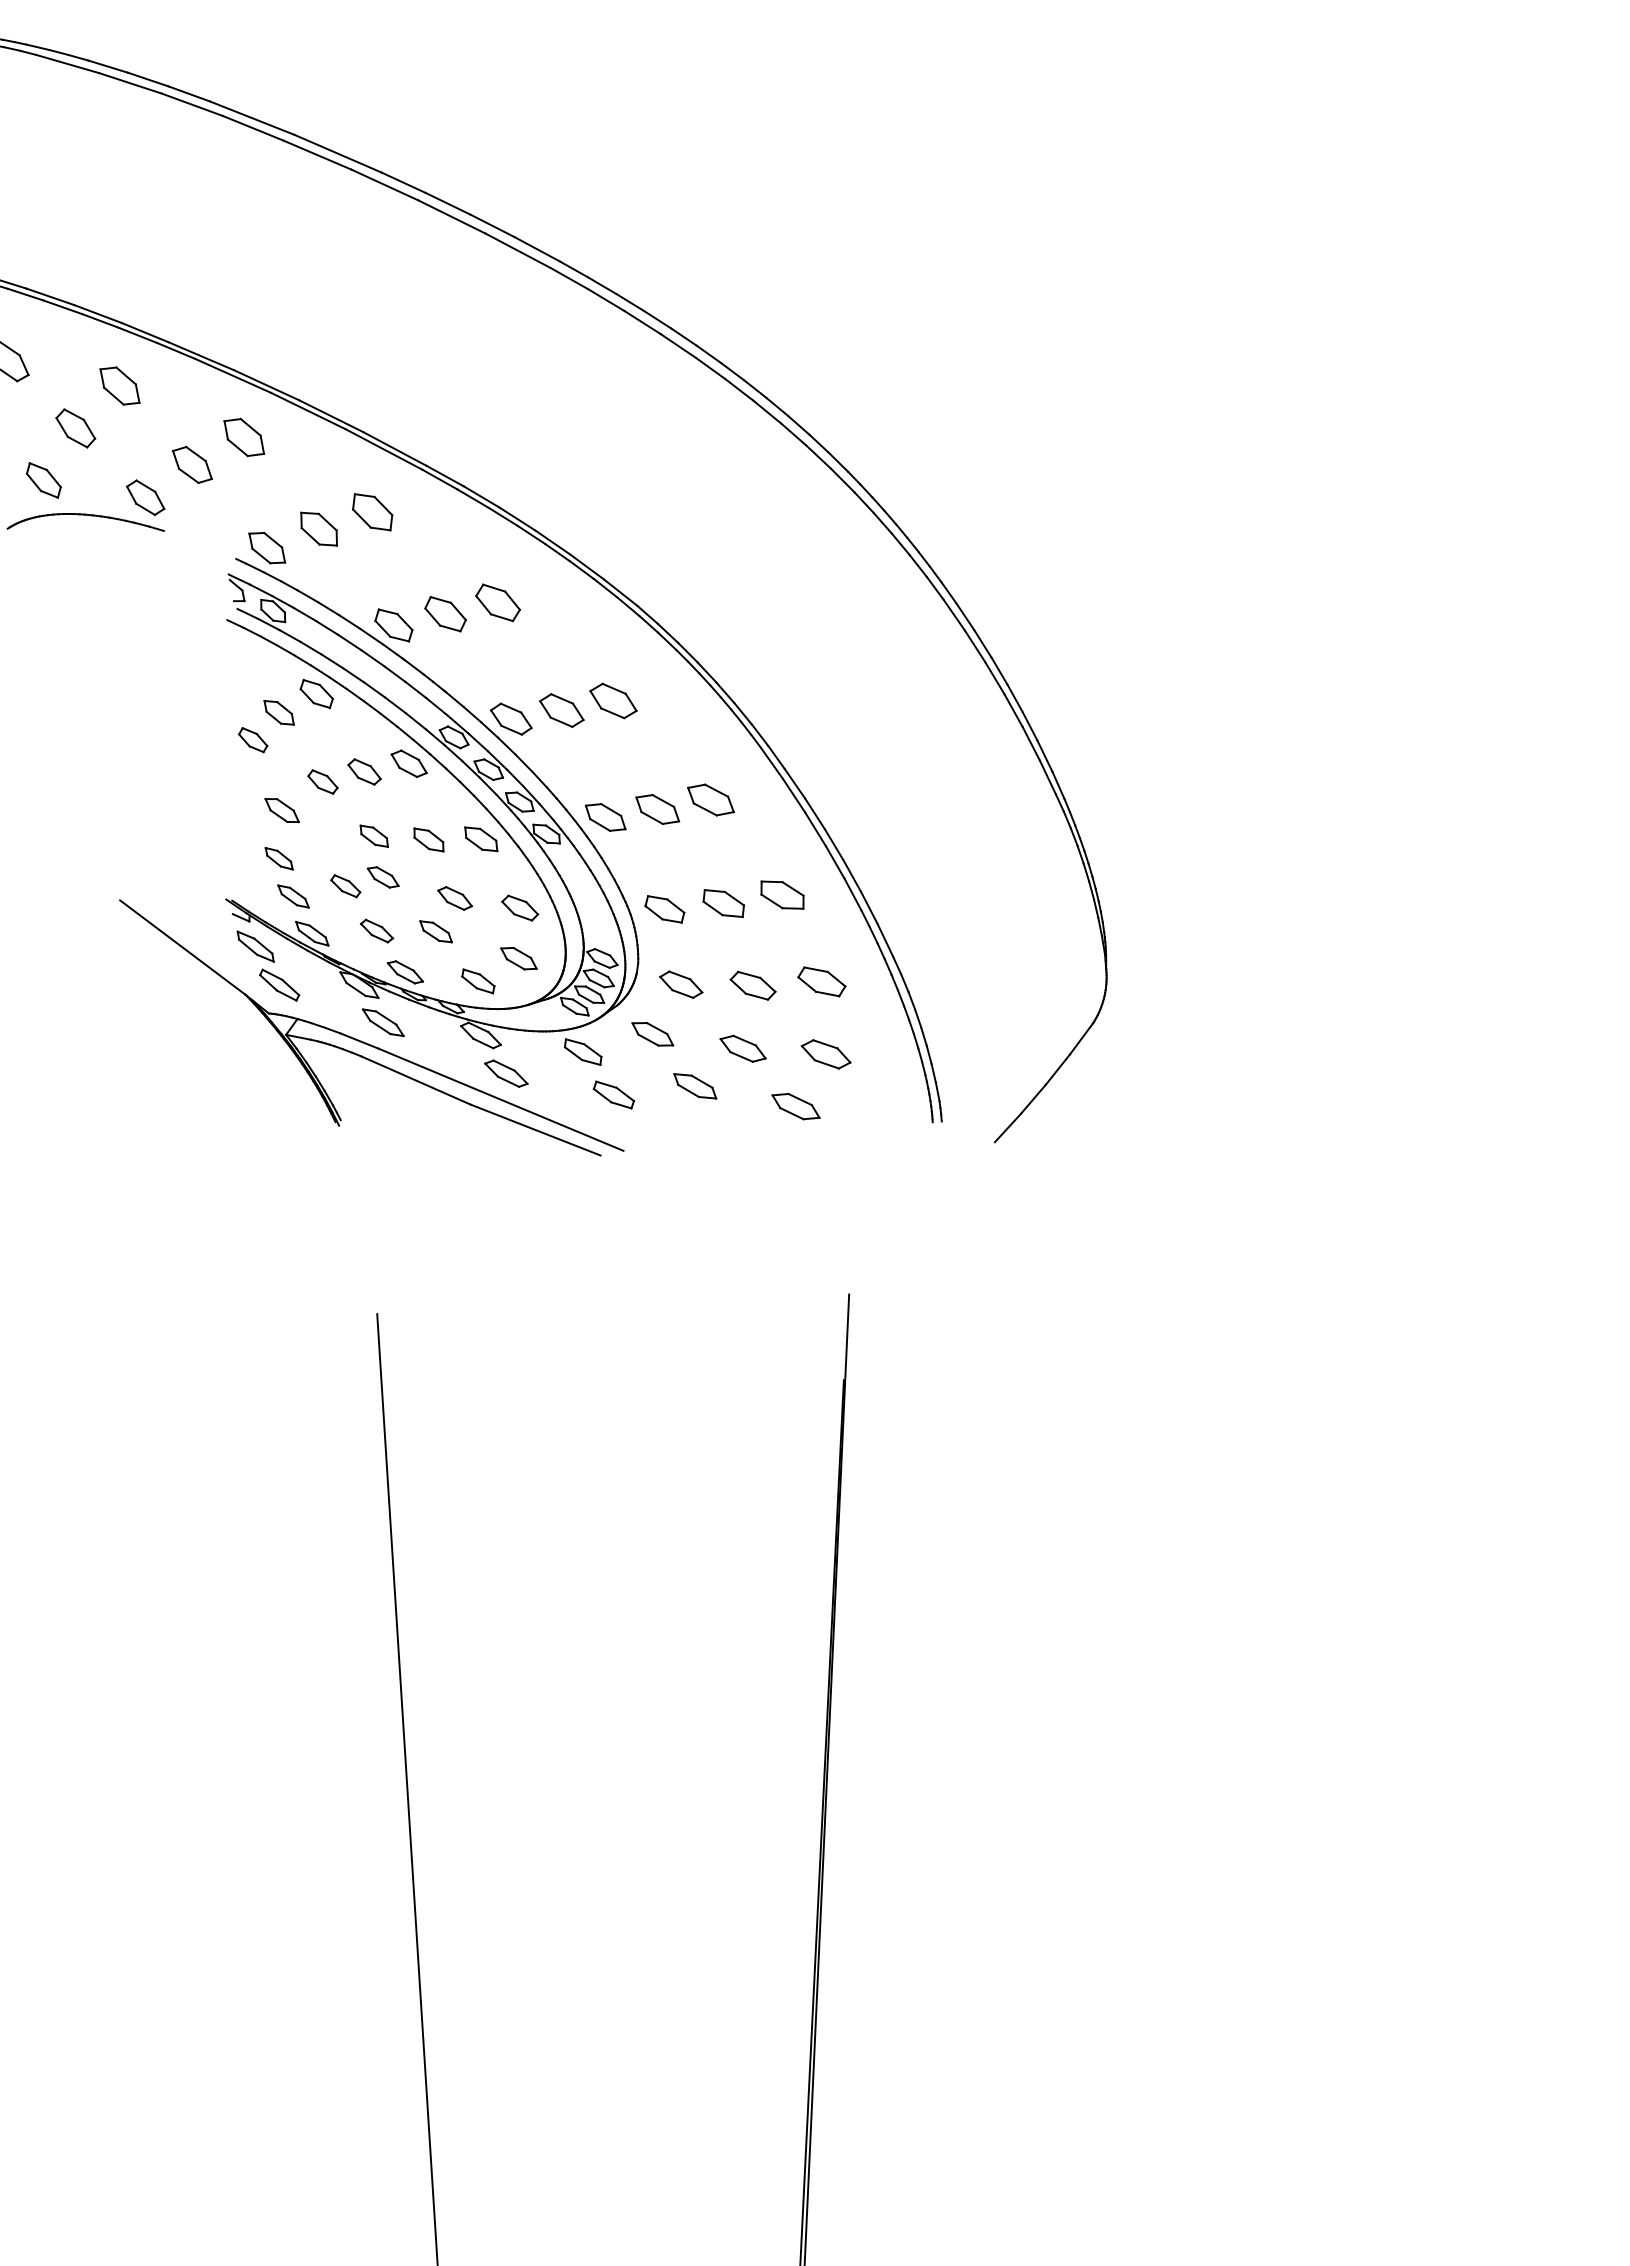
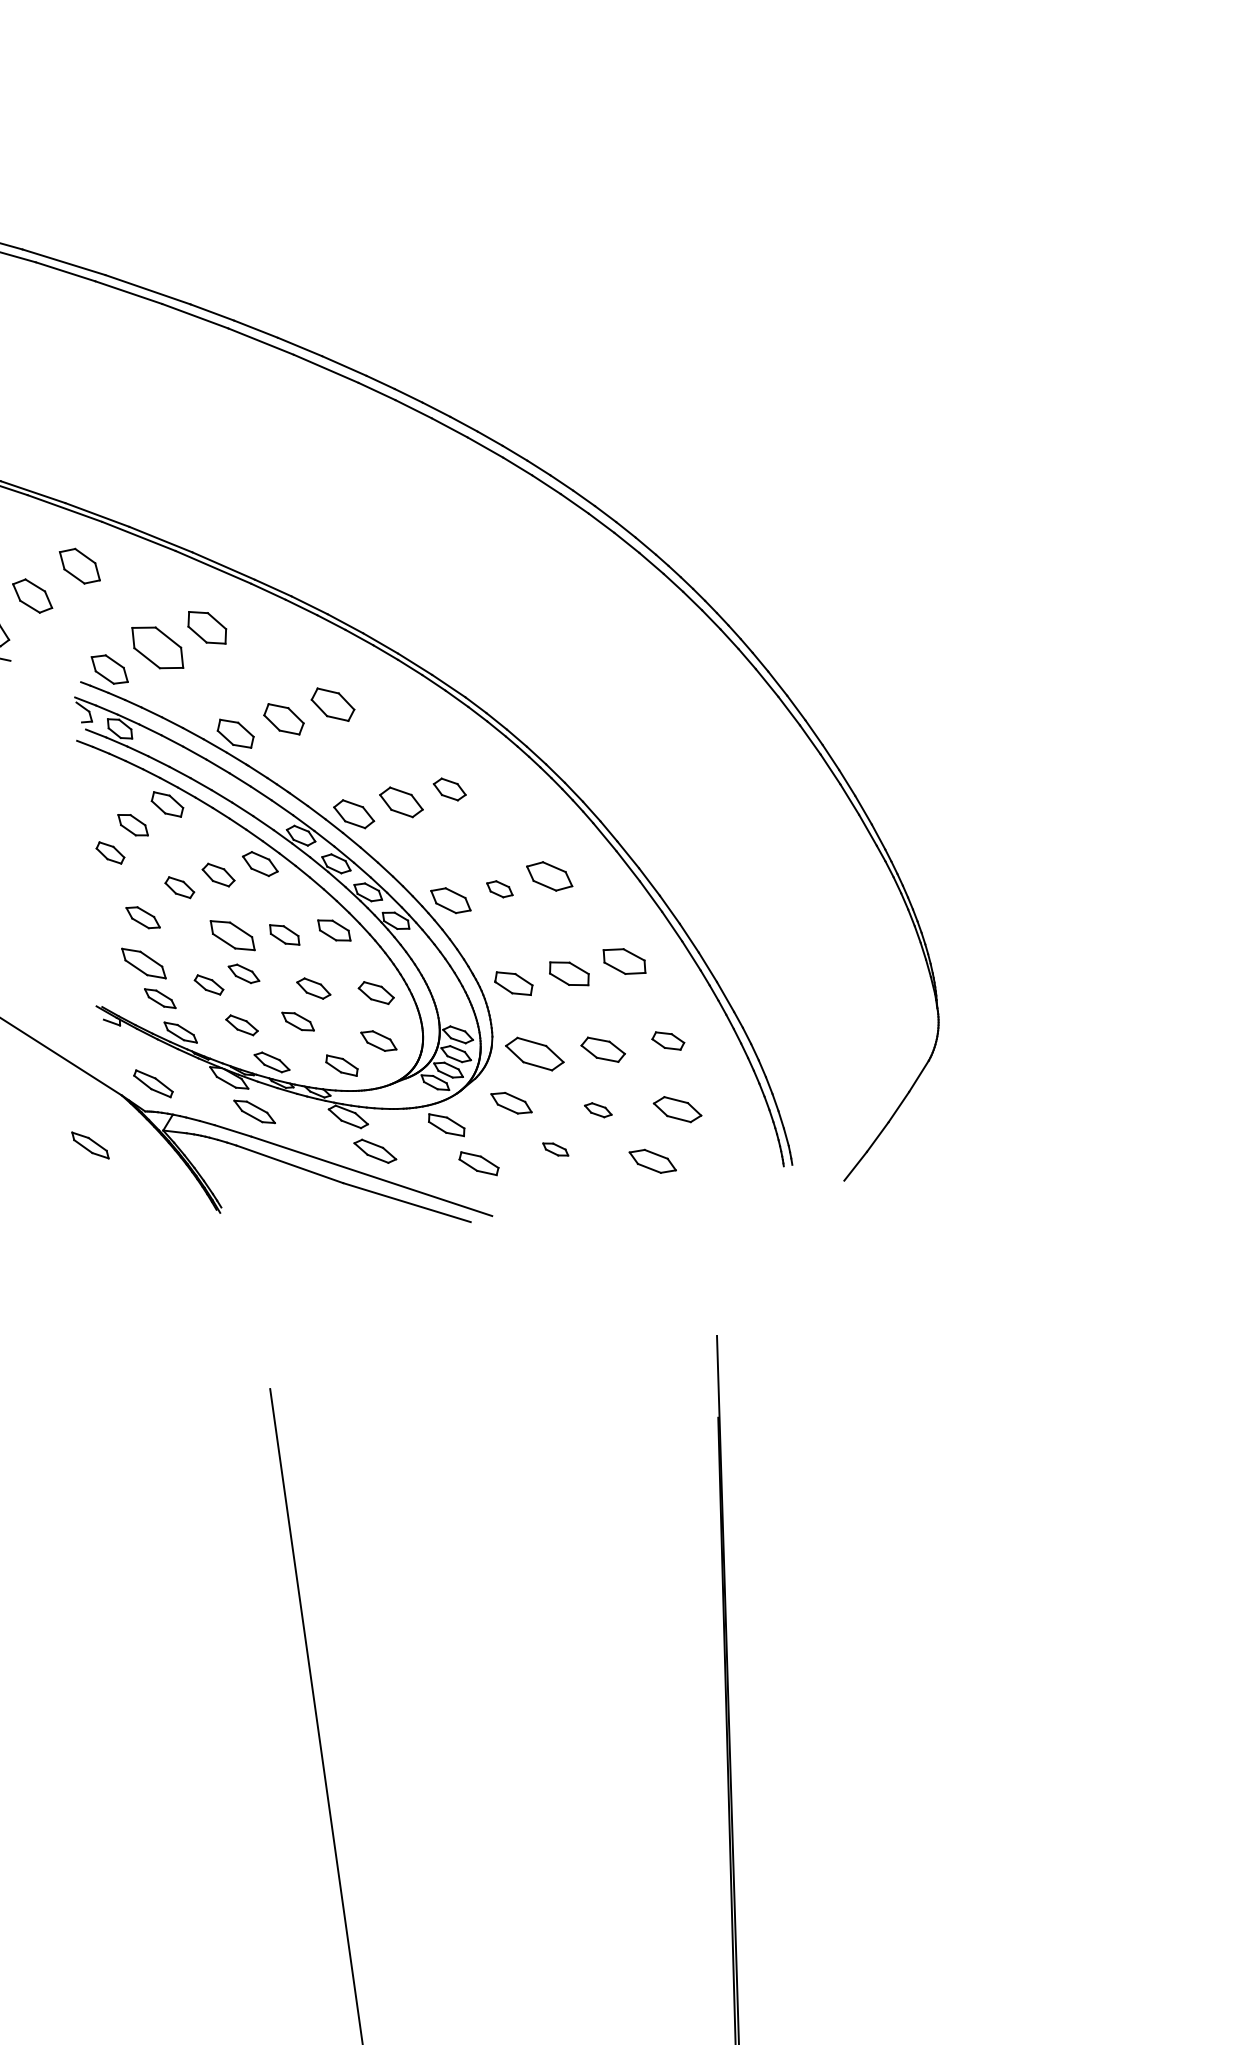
part: (318, 528) -> (157, 647), size x1.4
part: (613, 700) -> (449, 789), size x0.7
part: (657, 809) -> (499, 889), size x0.6
part: (373, 835) -> (231, 934), size x1.6
part: (278, 858) -> (143, 963), size x1.6
part: (255, 946) -> (90, 1145), moved
part: (821, 981) -> (667, 1040), size x0.7
part: (681, 984) -> (535, 1053), size x1.4
part: (742, 1048) -> (597, 1110), size x0.6
part: (695, 1086) -> (555, 1149), size x0.6

